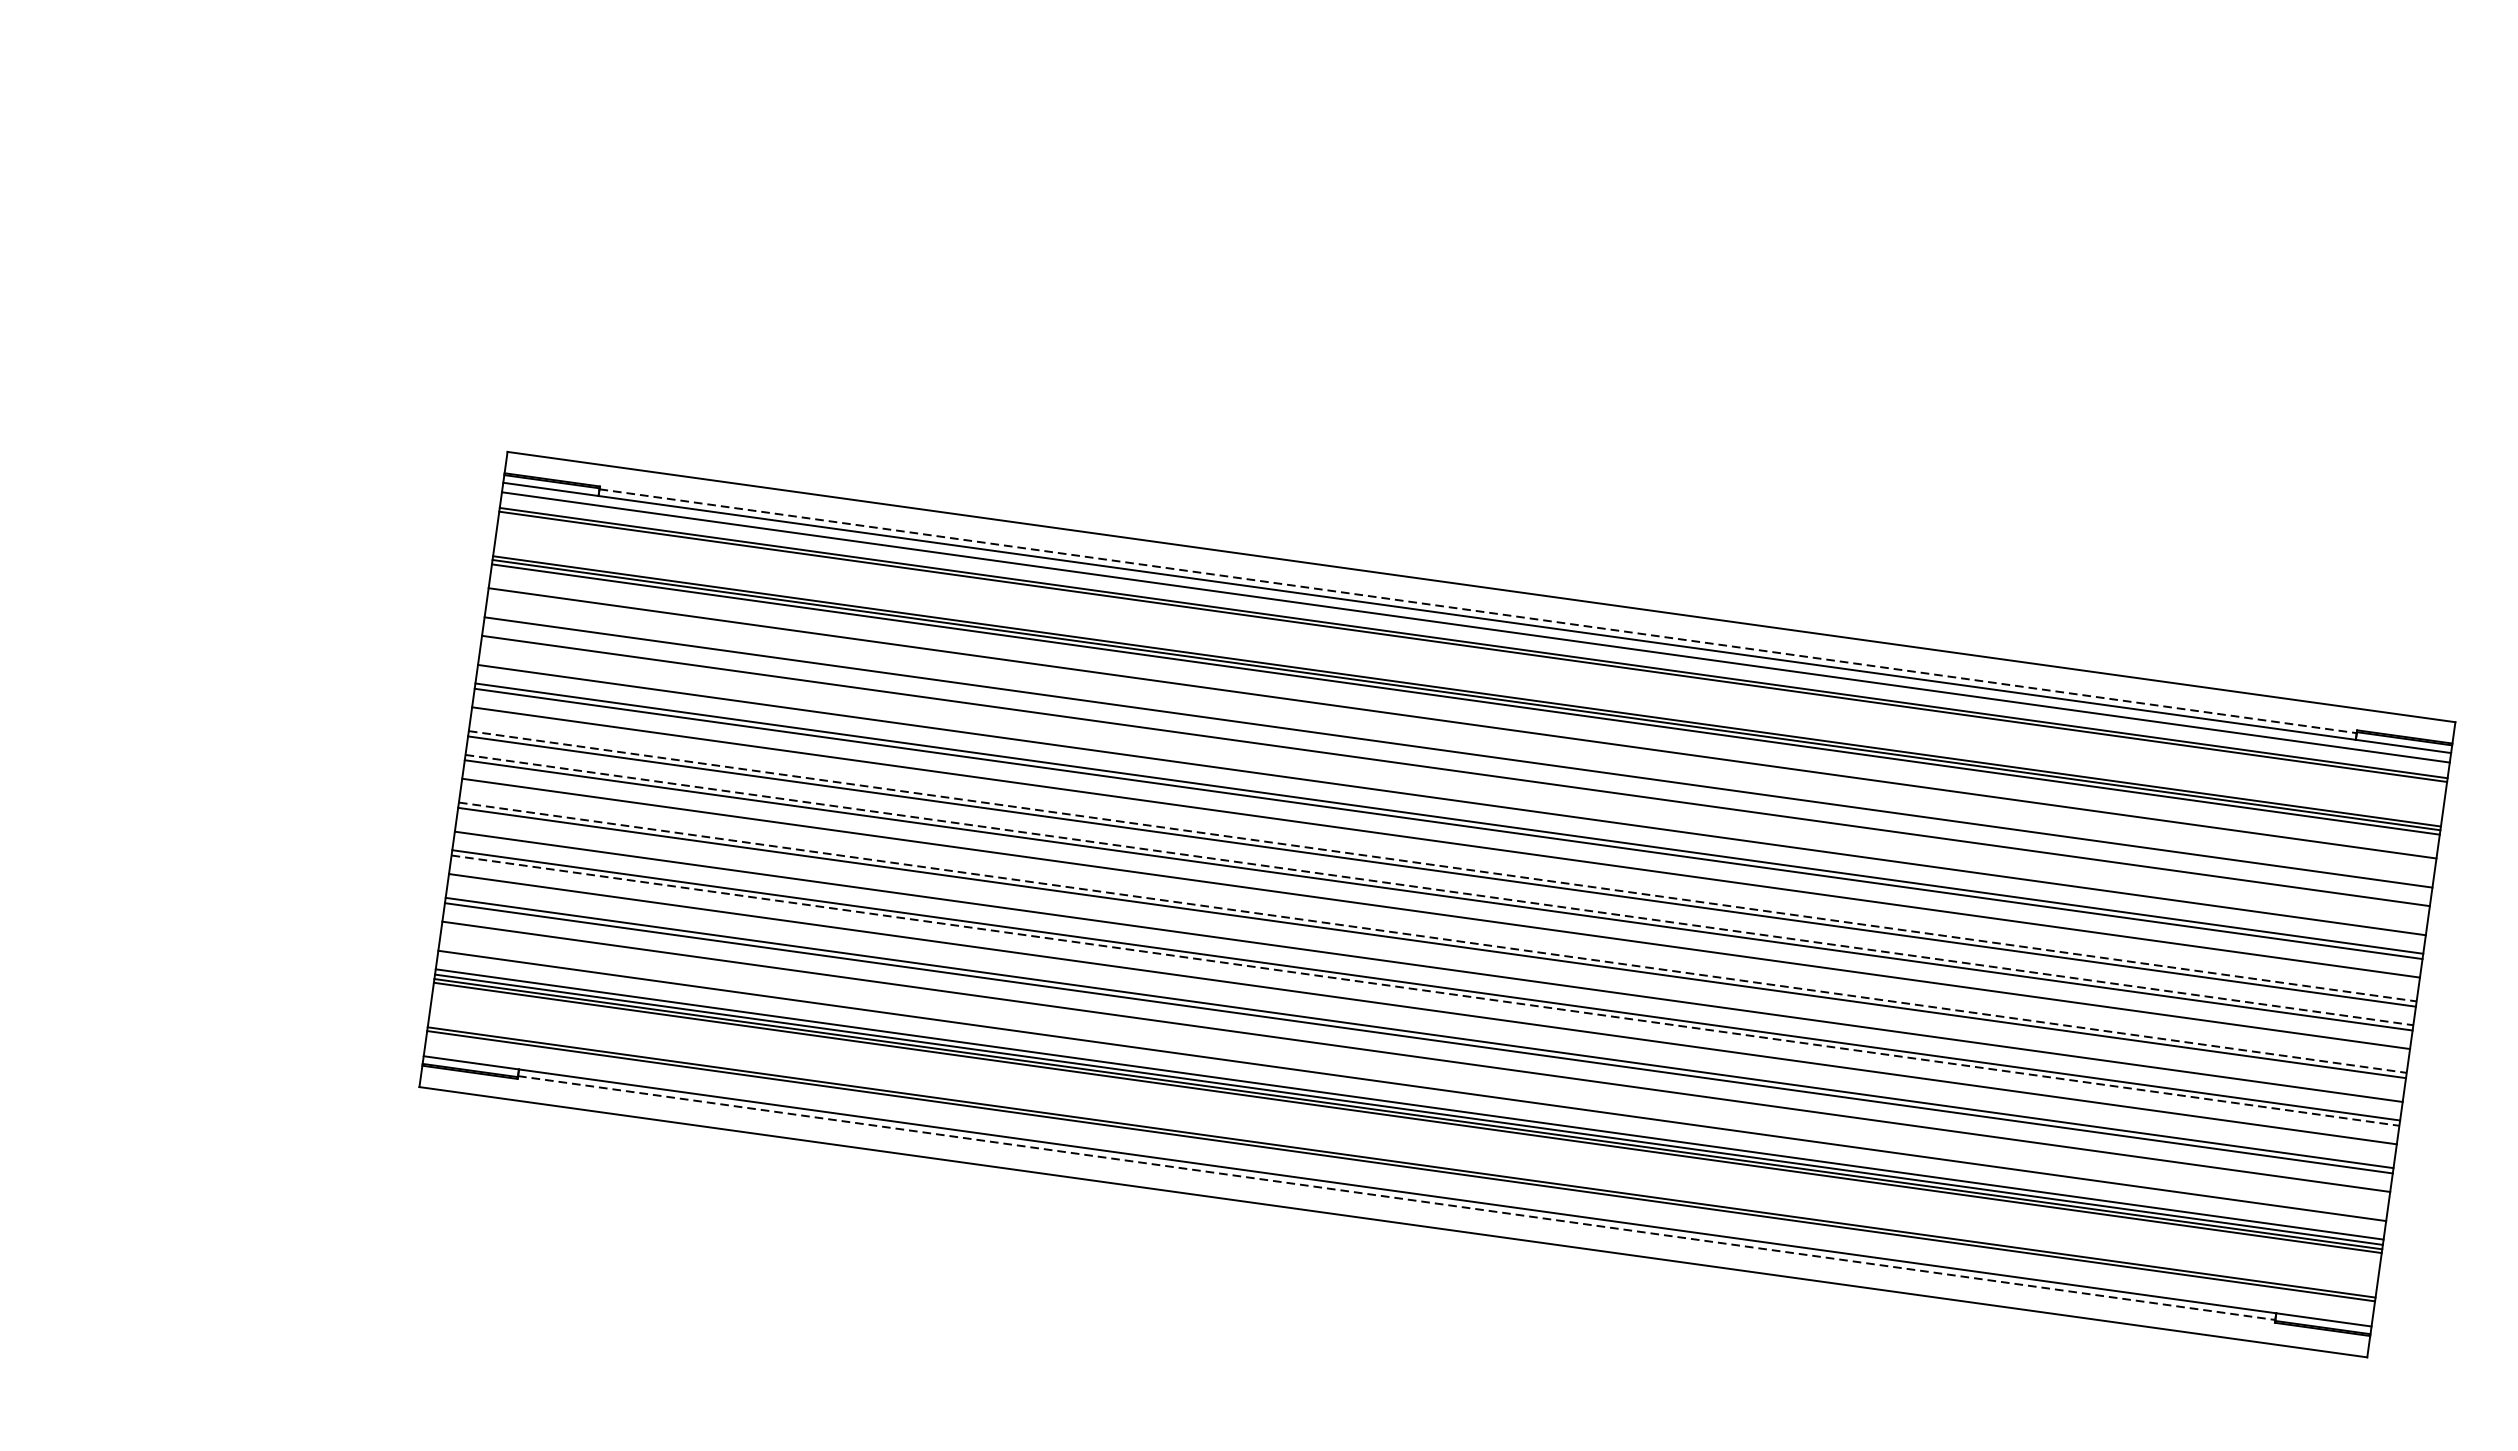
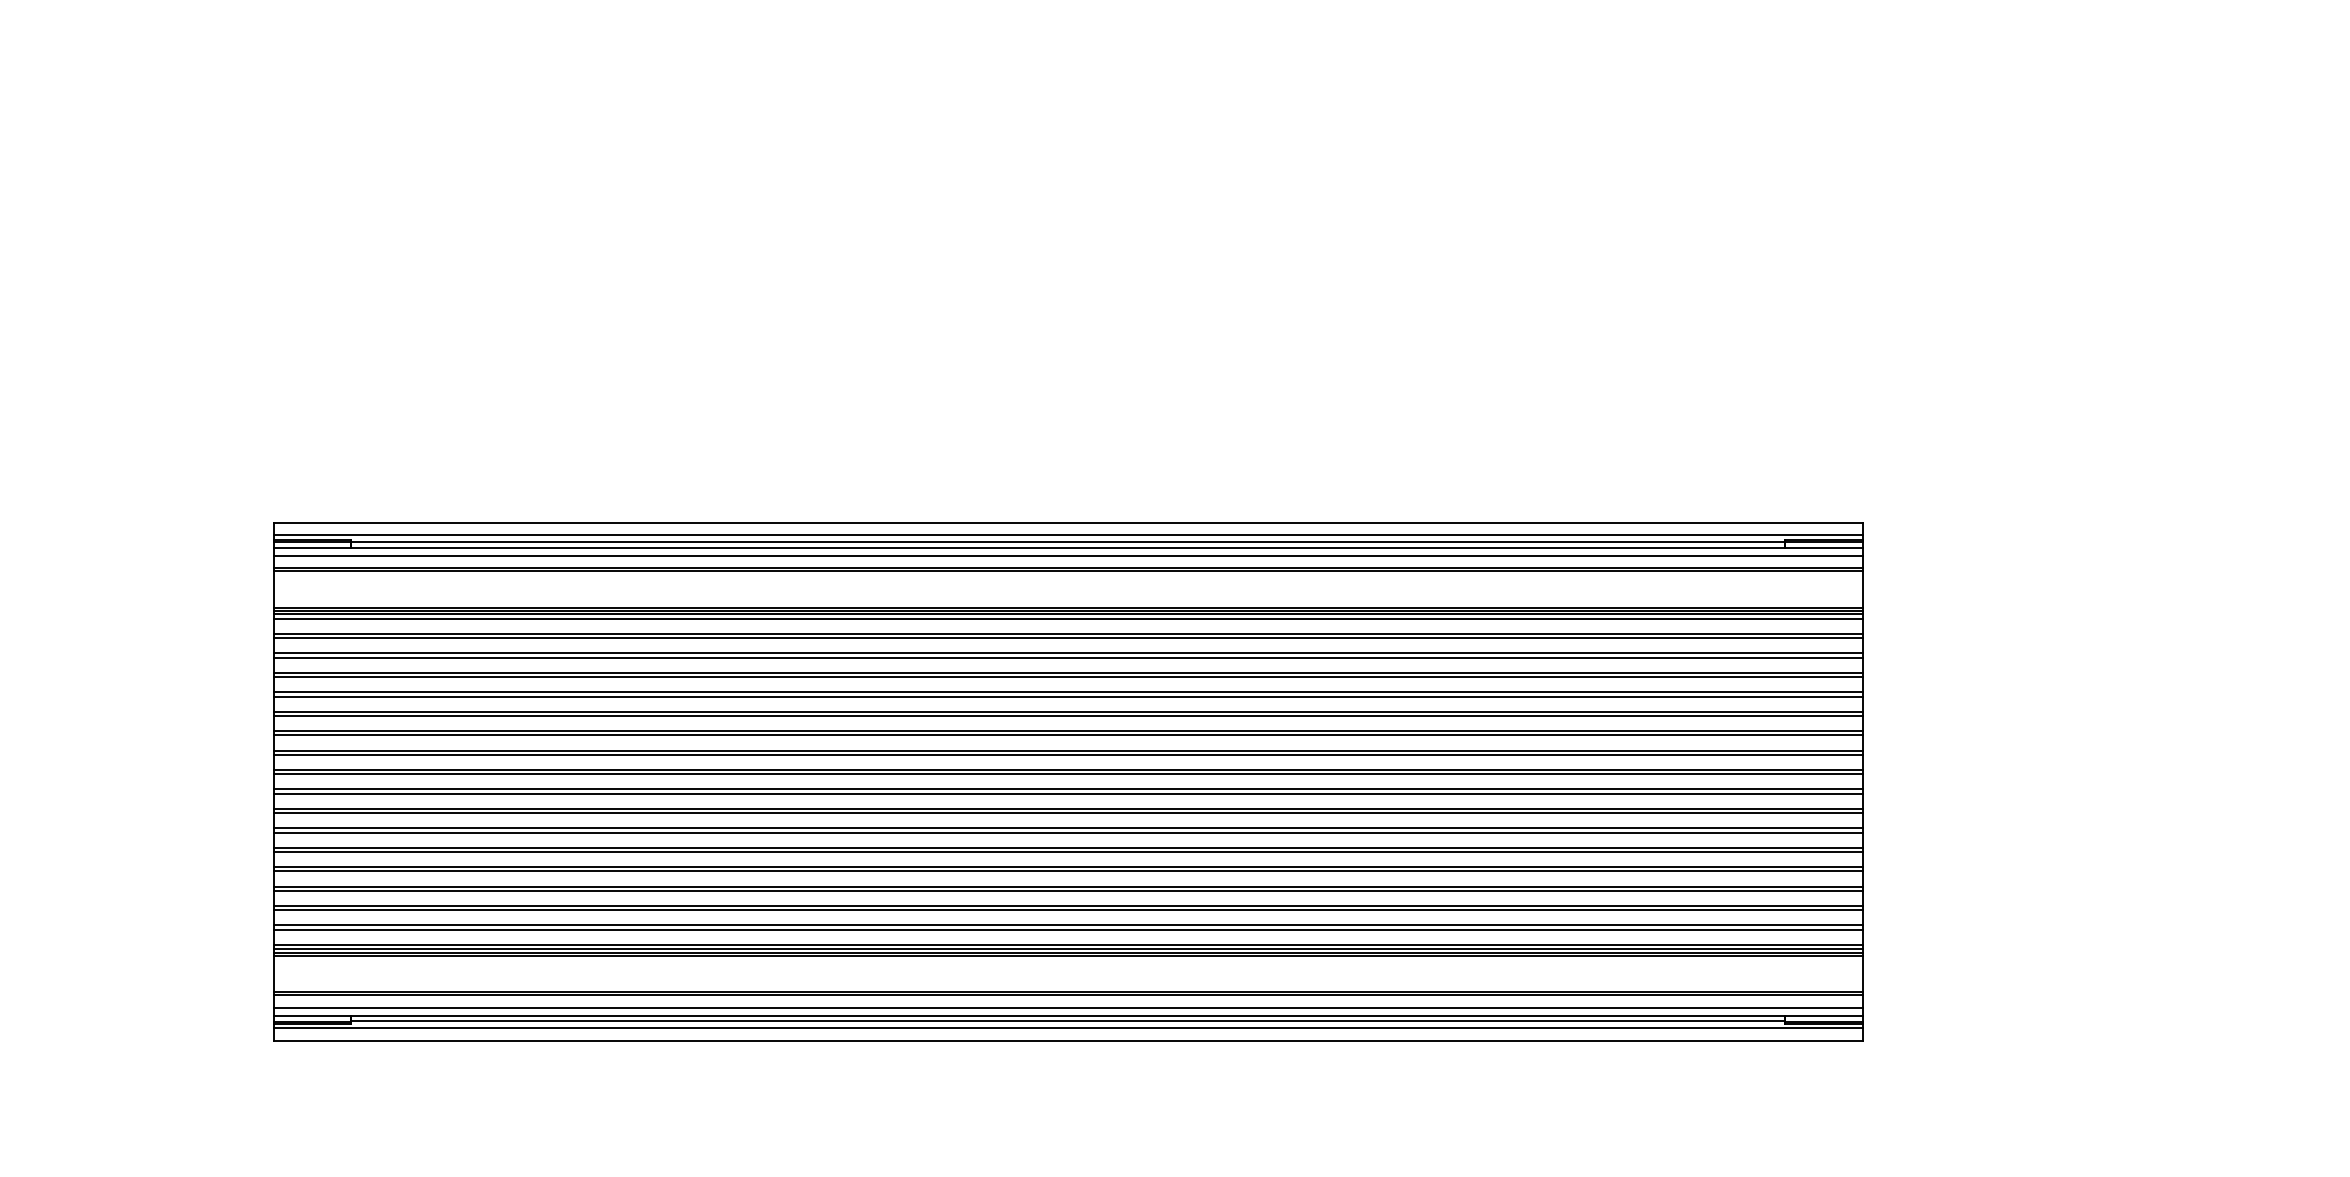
line: (1479, 602) -> (1068, 535), added
line: (1478, 611) -> (1068, 542), dashed -> solid
line: (1465, 704) -> (1068, 618), added
line: (1461, 728) -> (1068, 638), added
line: (1459, 747) -> (1068, 653), added
line: (1455, 776) -> (1068, 677), added
line: (1452, 795) -> (1068, 692), added
line: (1445, 847) -> (1068, 735), added
line: (1442, 866) -> (1068, 750), dashed -> solid
line: (1439, 889) -> (1068, 769), dashed -> solid
line: (1435, 918) -> (1068, 793), added
line: (1433, 937) -> (1068, 808), dashed -> solid
line: (1429, 961) -> (1068, 828), added
line: (1425, 991) -> (1068, 852), dashed -> solid
line: (1422, 1014) -> (1068, 871), added
line: (1415, 1062) -> (1068, 910), added
line: (1413, 1080) -> (1068, 925), added
line: (1399, 1182) -> (1068, 1008), added
line: (1396, 1198) -> (1068, 1021), dashed -> solid
line: (1395, 1206) -> (1068, 1028), added

